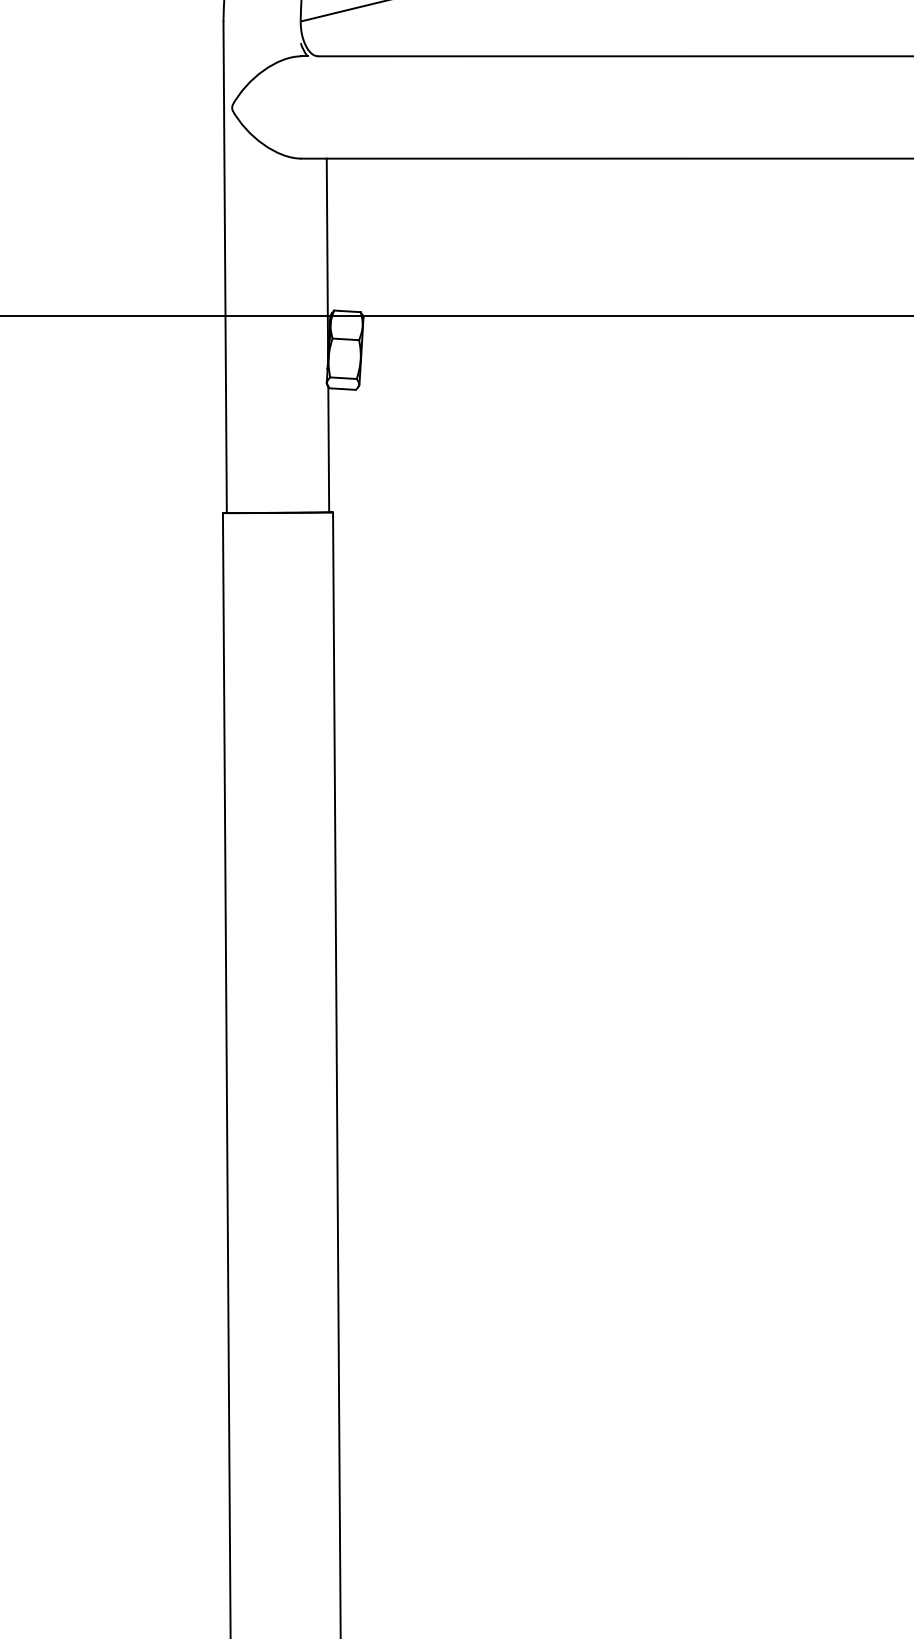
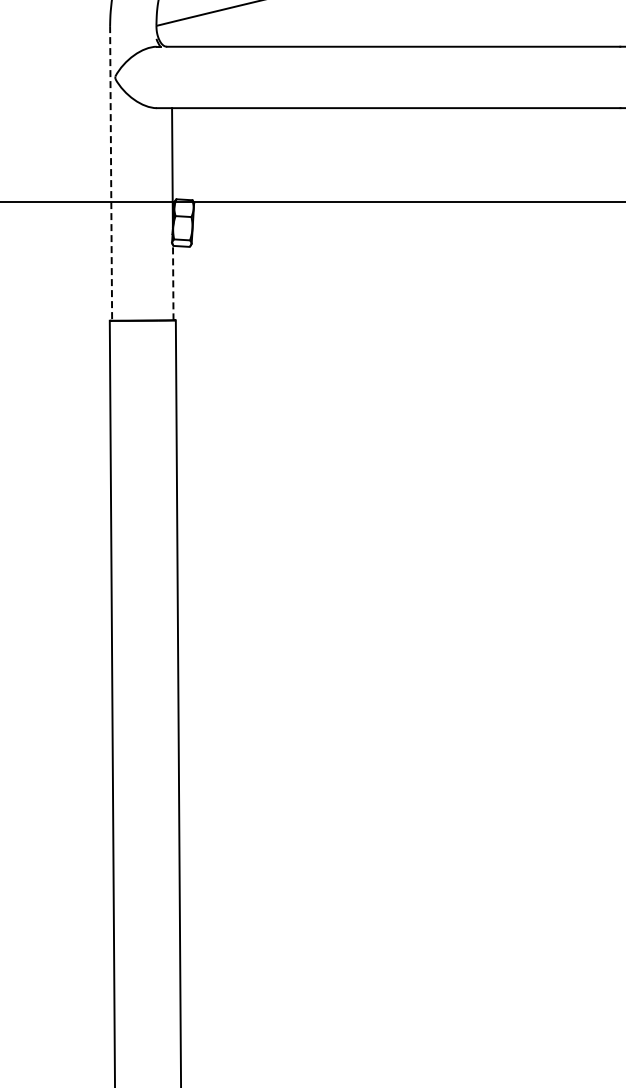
line: (225, 267) -> (111, 173), solid -> dashed
line: (329, 449) -> (173, 282), solid -> dashed

